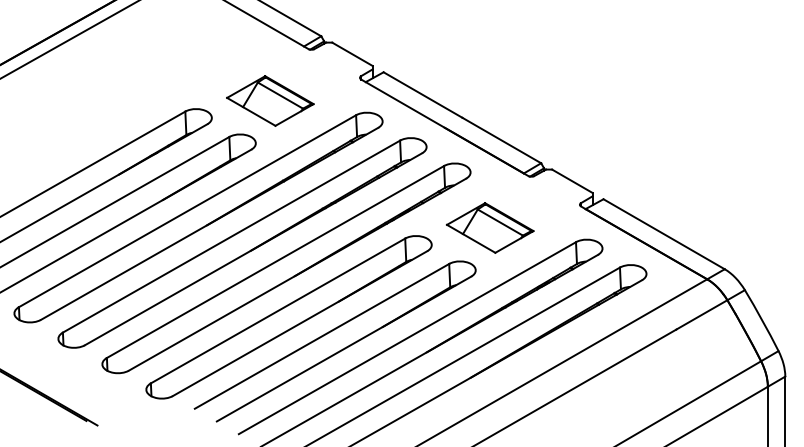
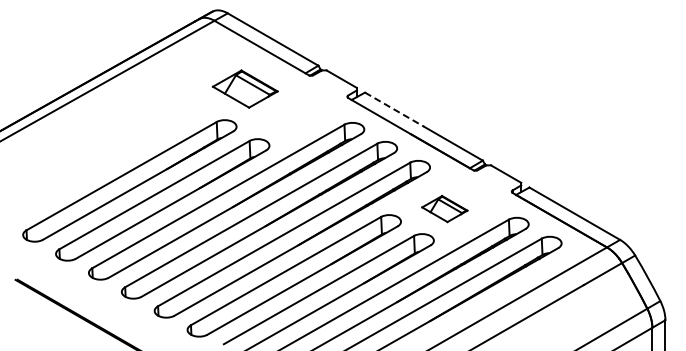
line: (423, 94) -> (394, 109), solid -> dashed
part: (269, 100) -> (244, 88), moved
part: (489, 227) -> (444, 208), size x0.7

